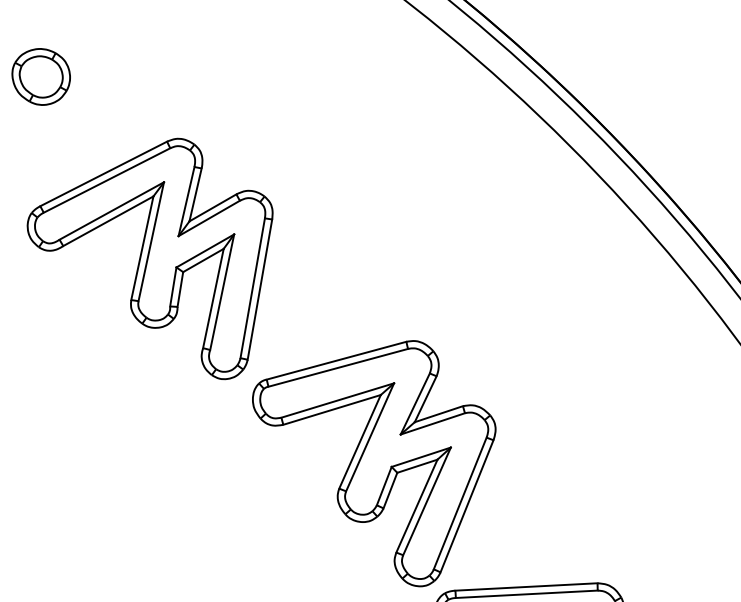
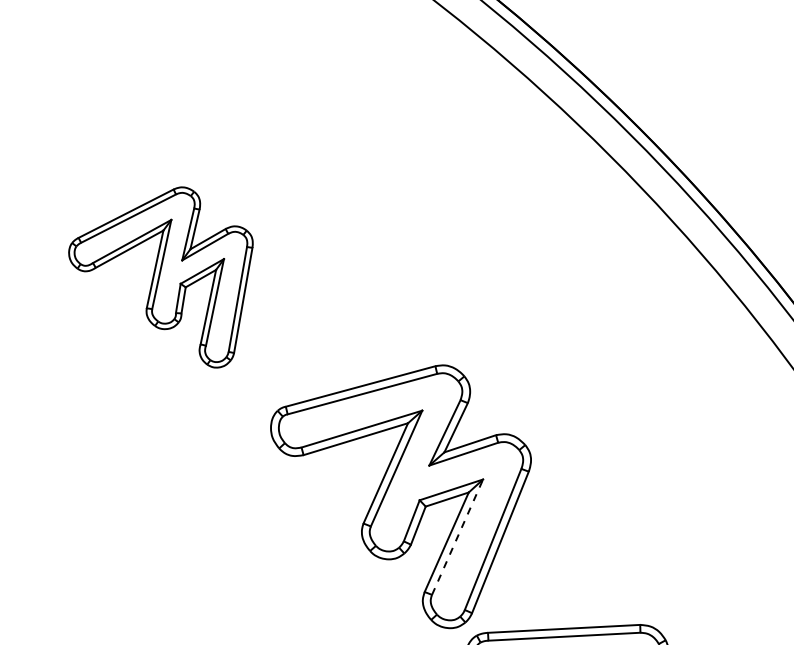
part: (41, 76) -> (44, 82), removed
part: (149, 258) -> (160, 277), size x0.7
line: (426, 500) -> (457, 536), solid -> dashed

